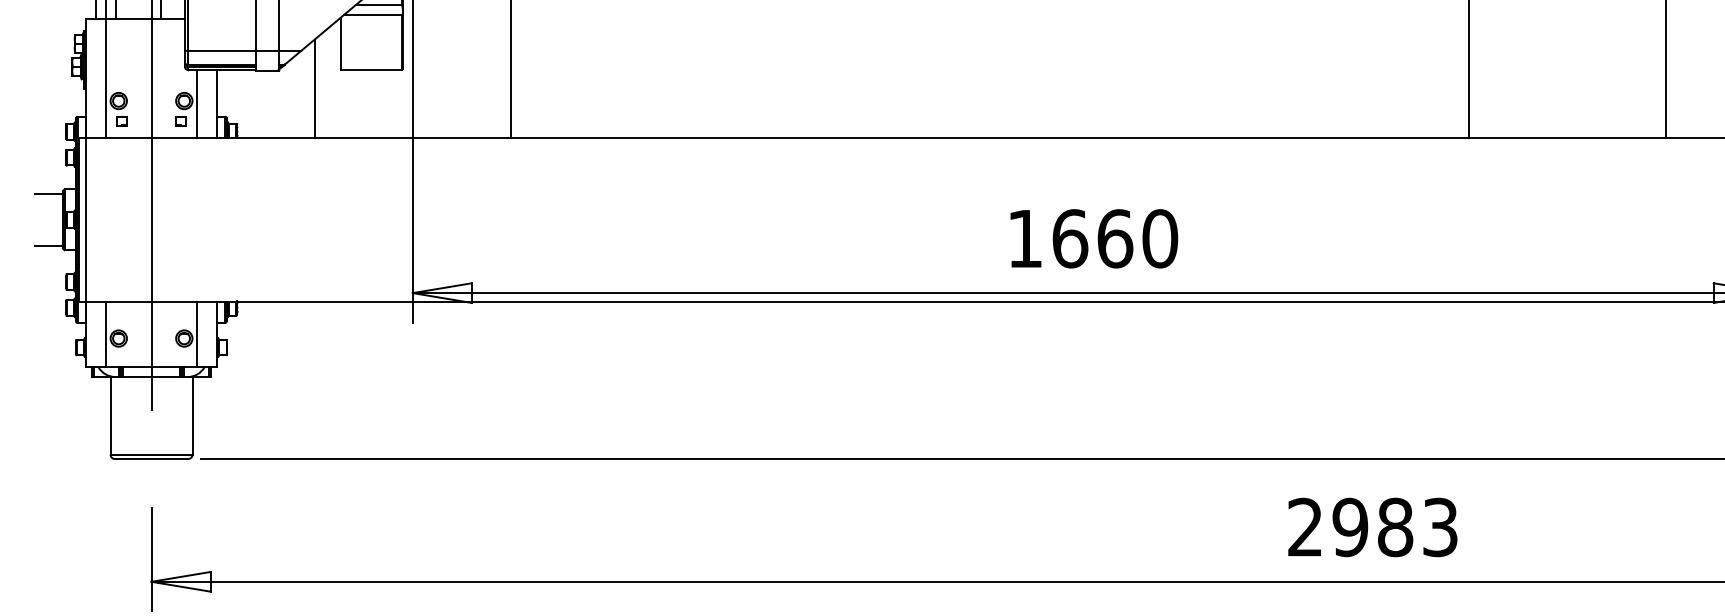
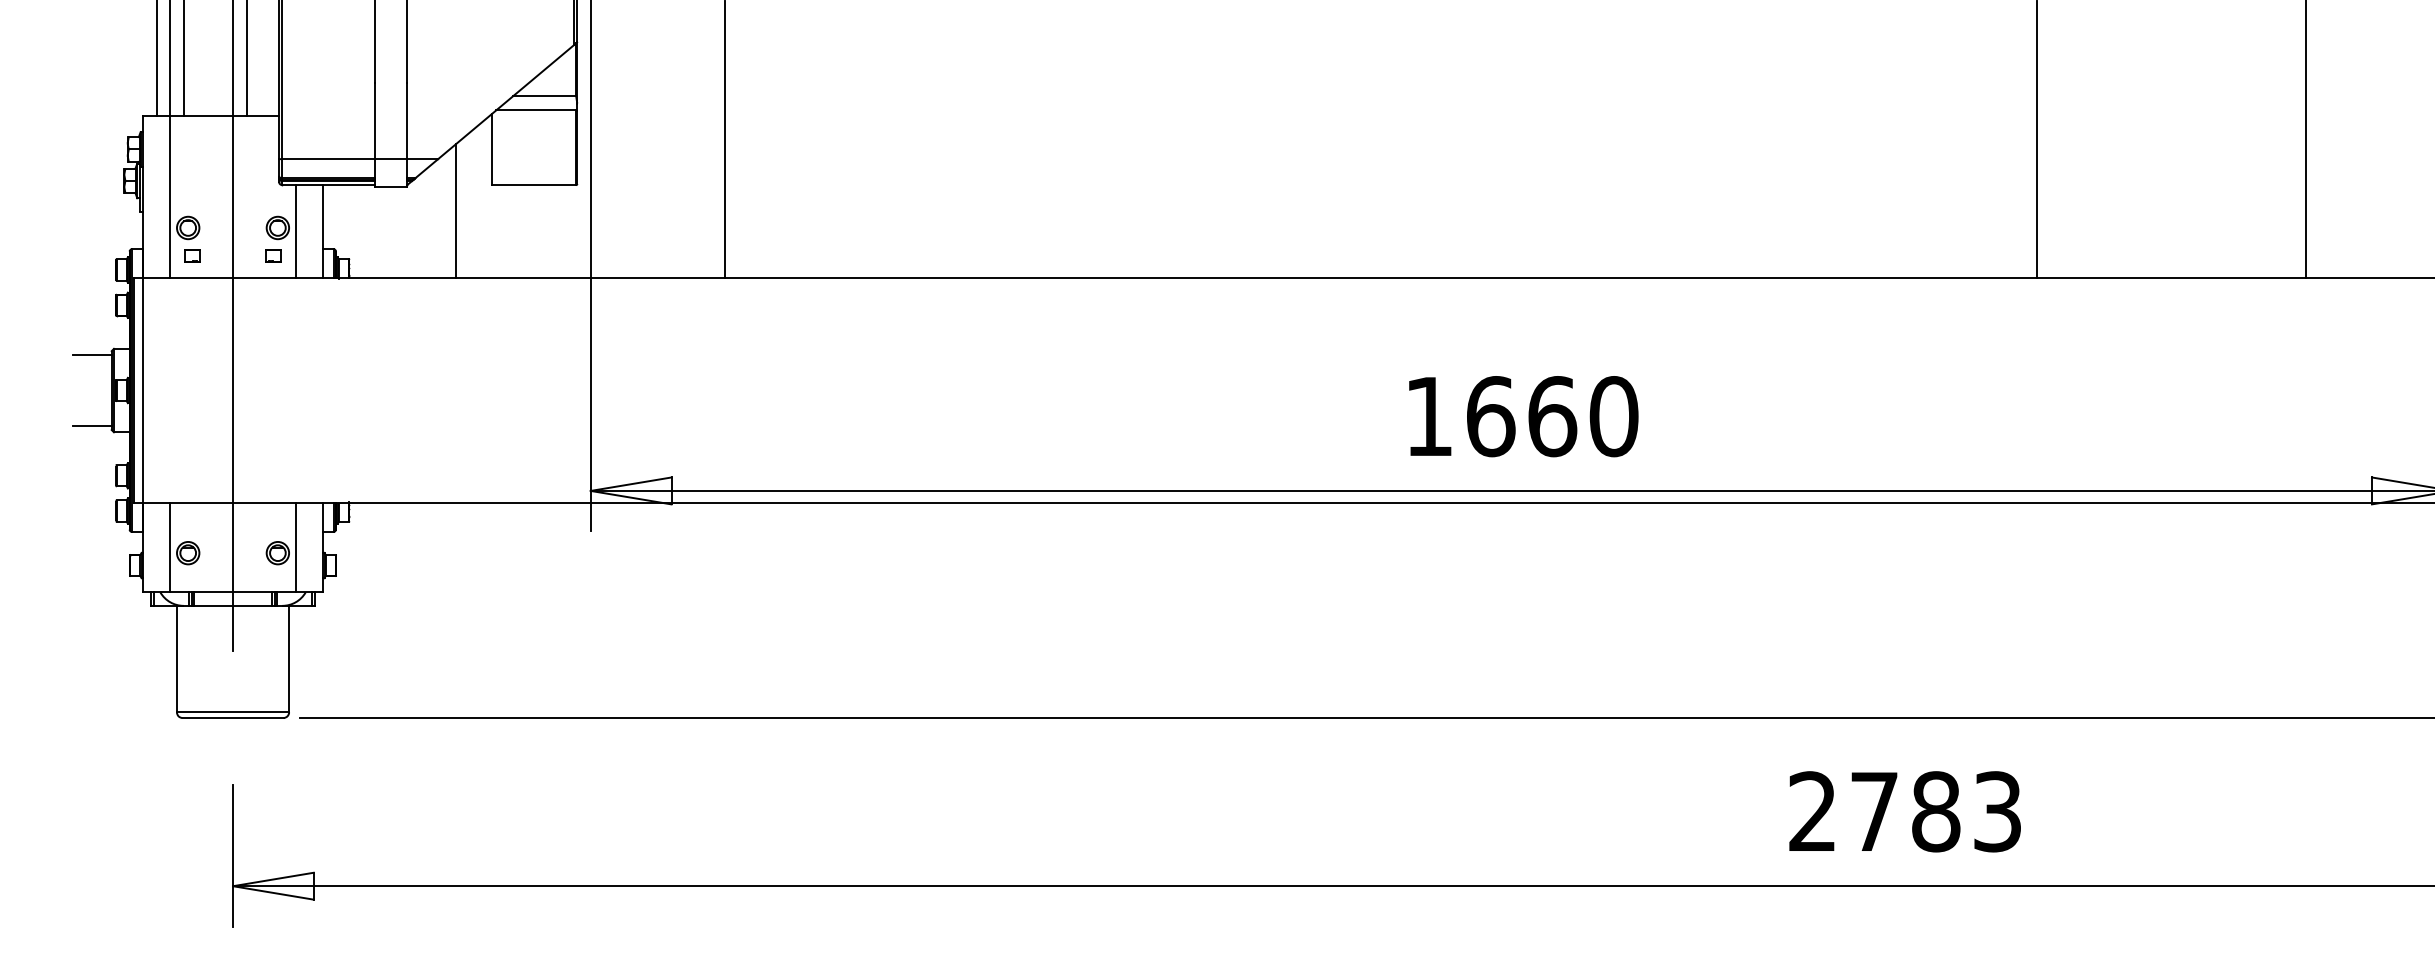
text: (1350, 527) -> (1874, 811), 2983 -> 2783

